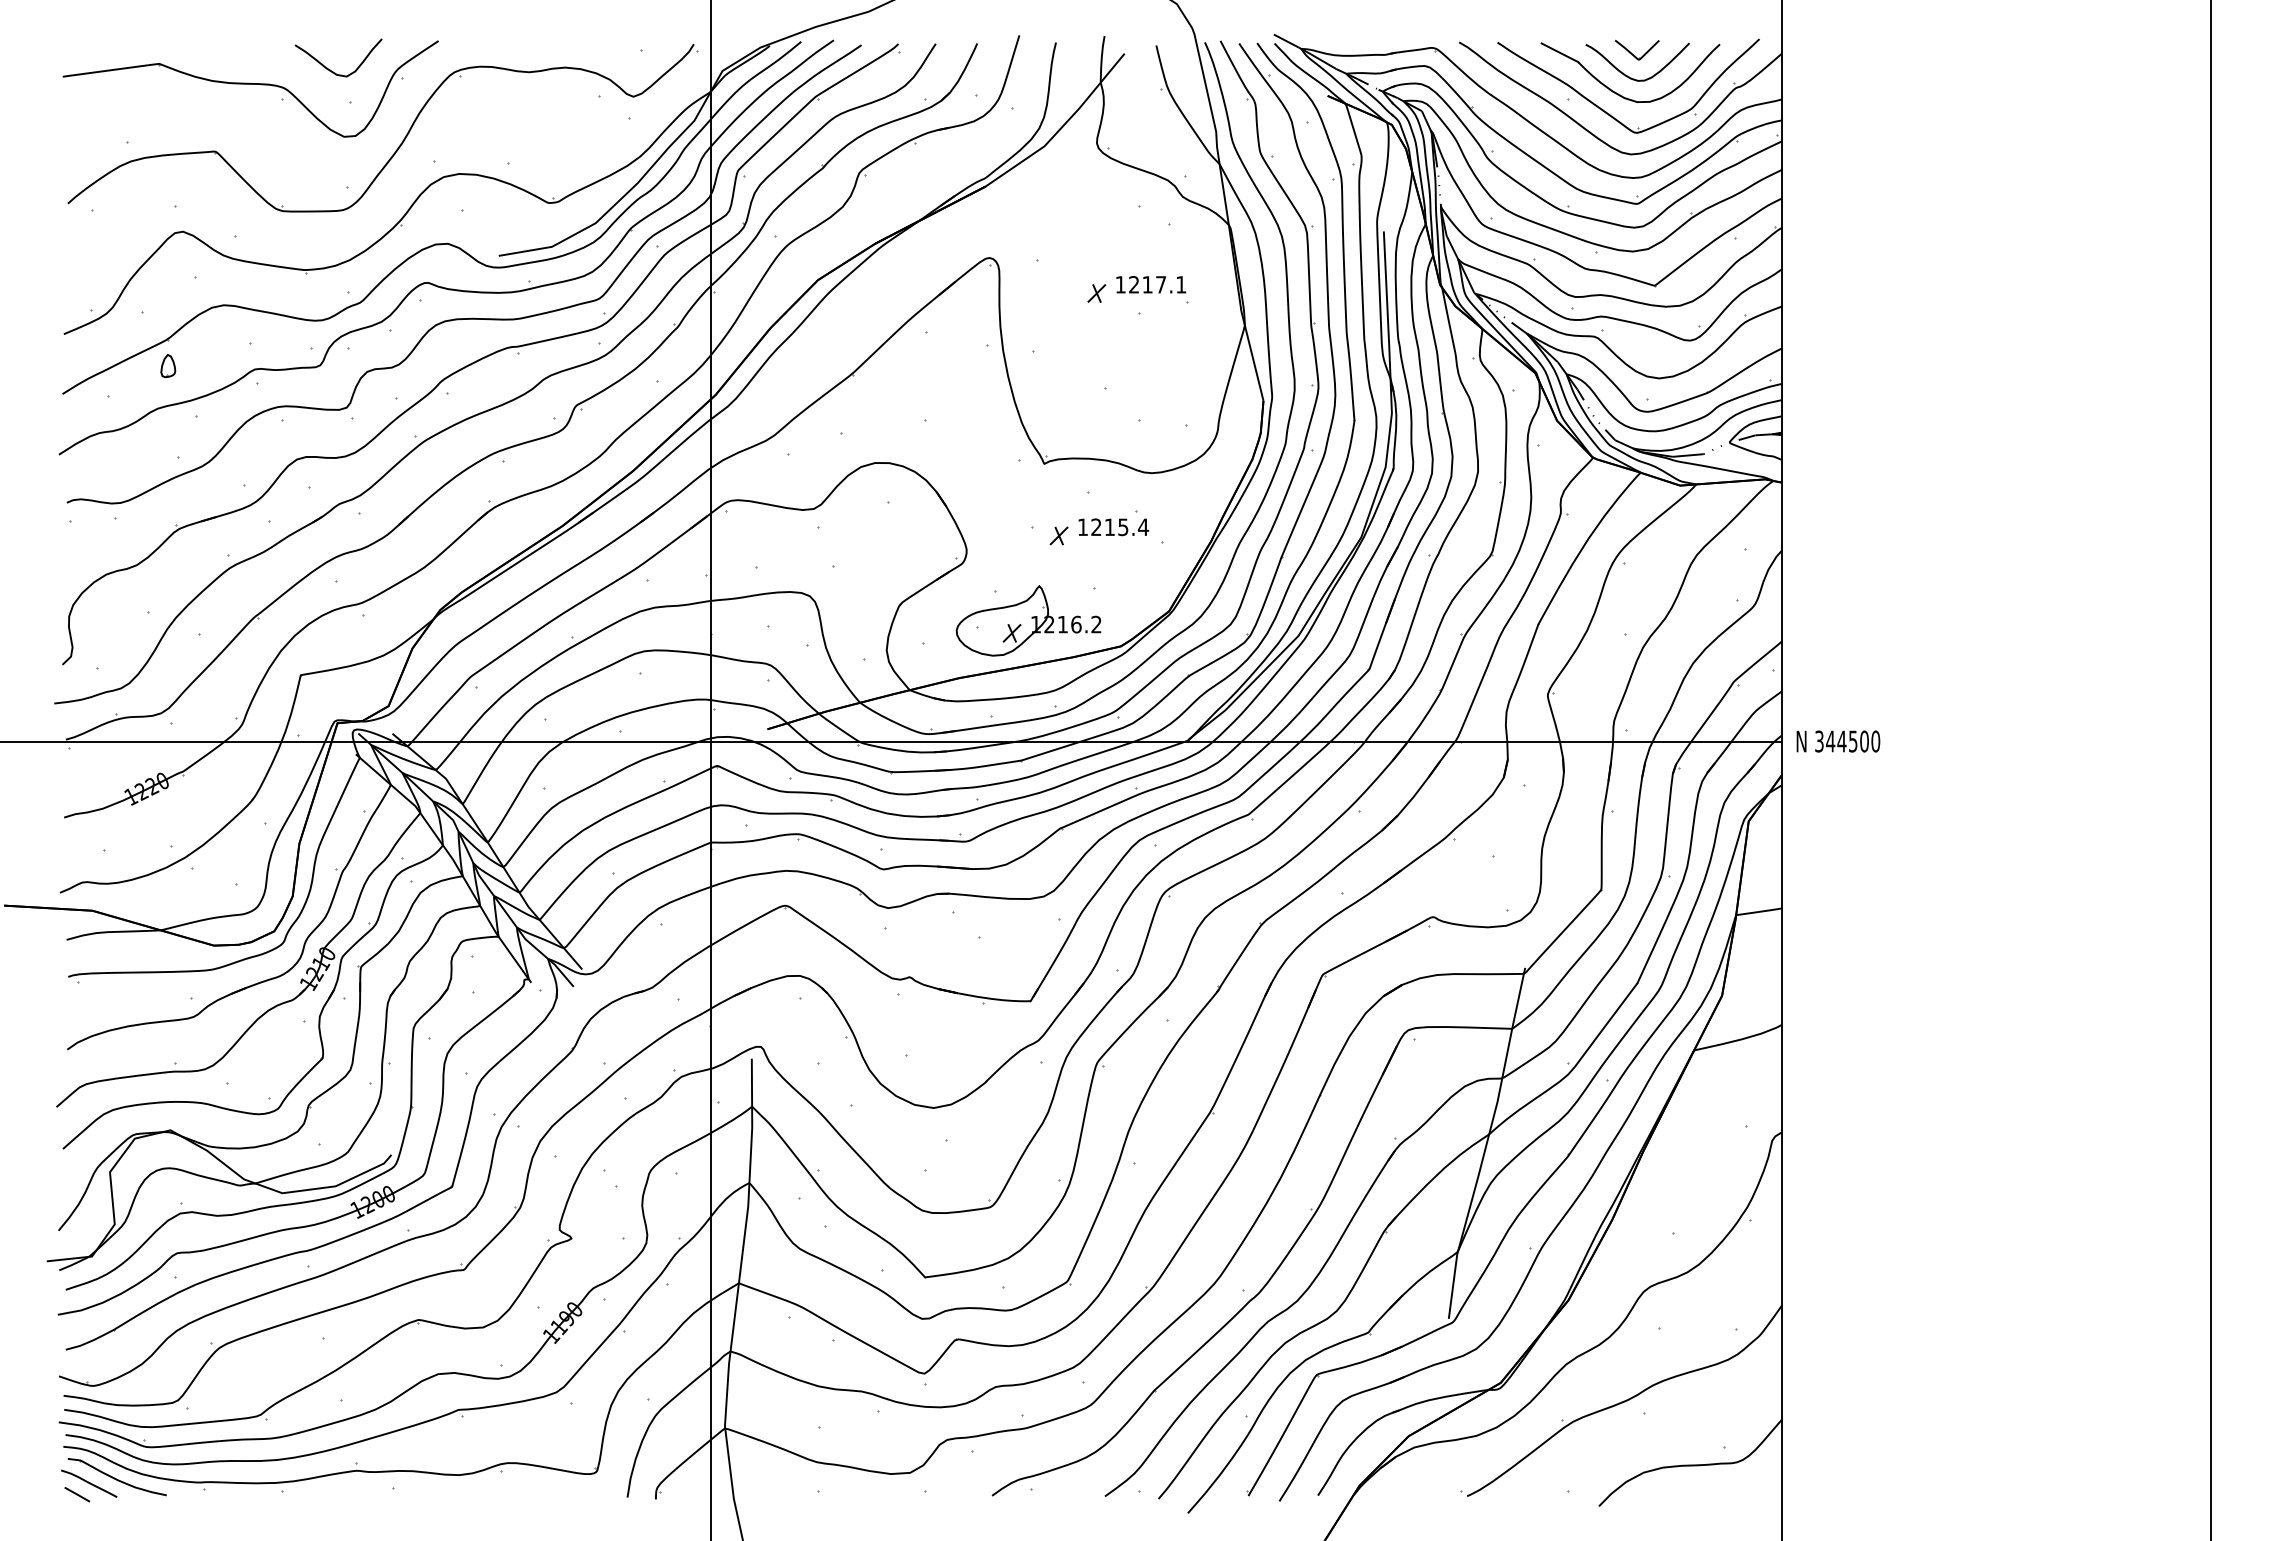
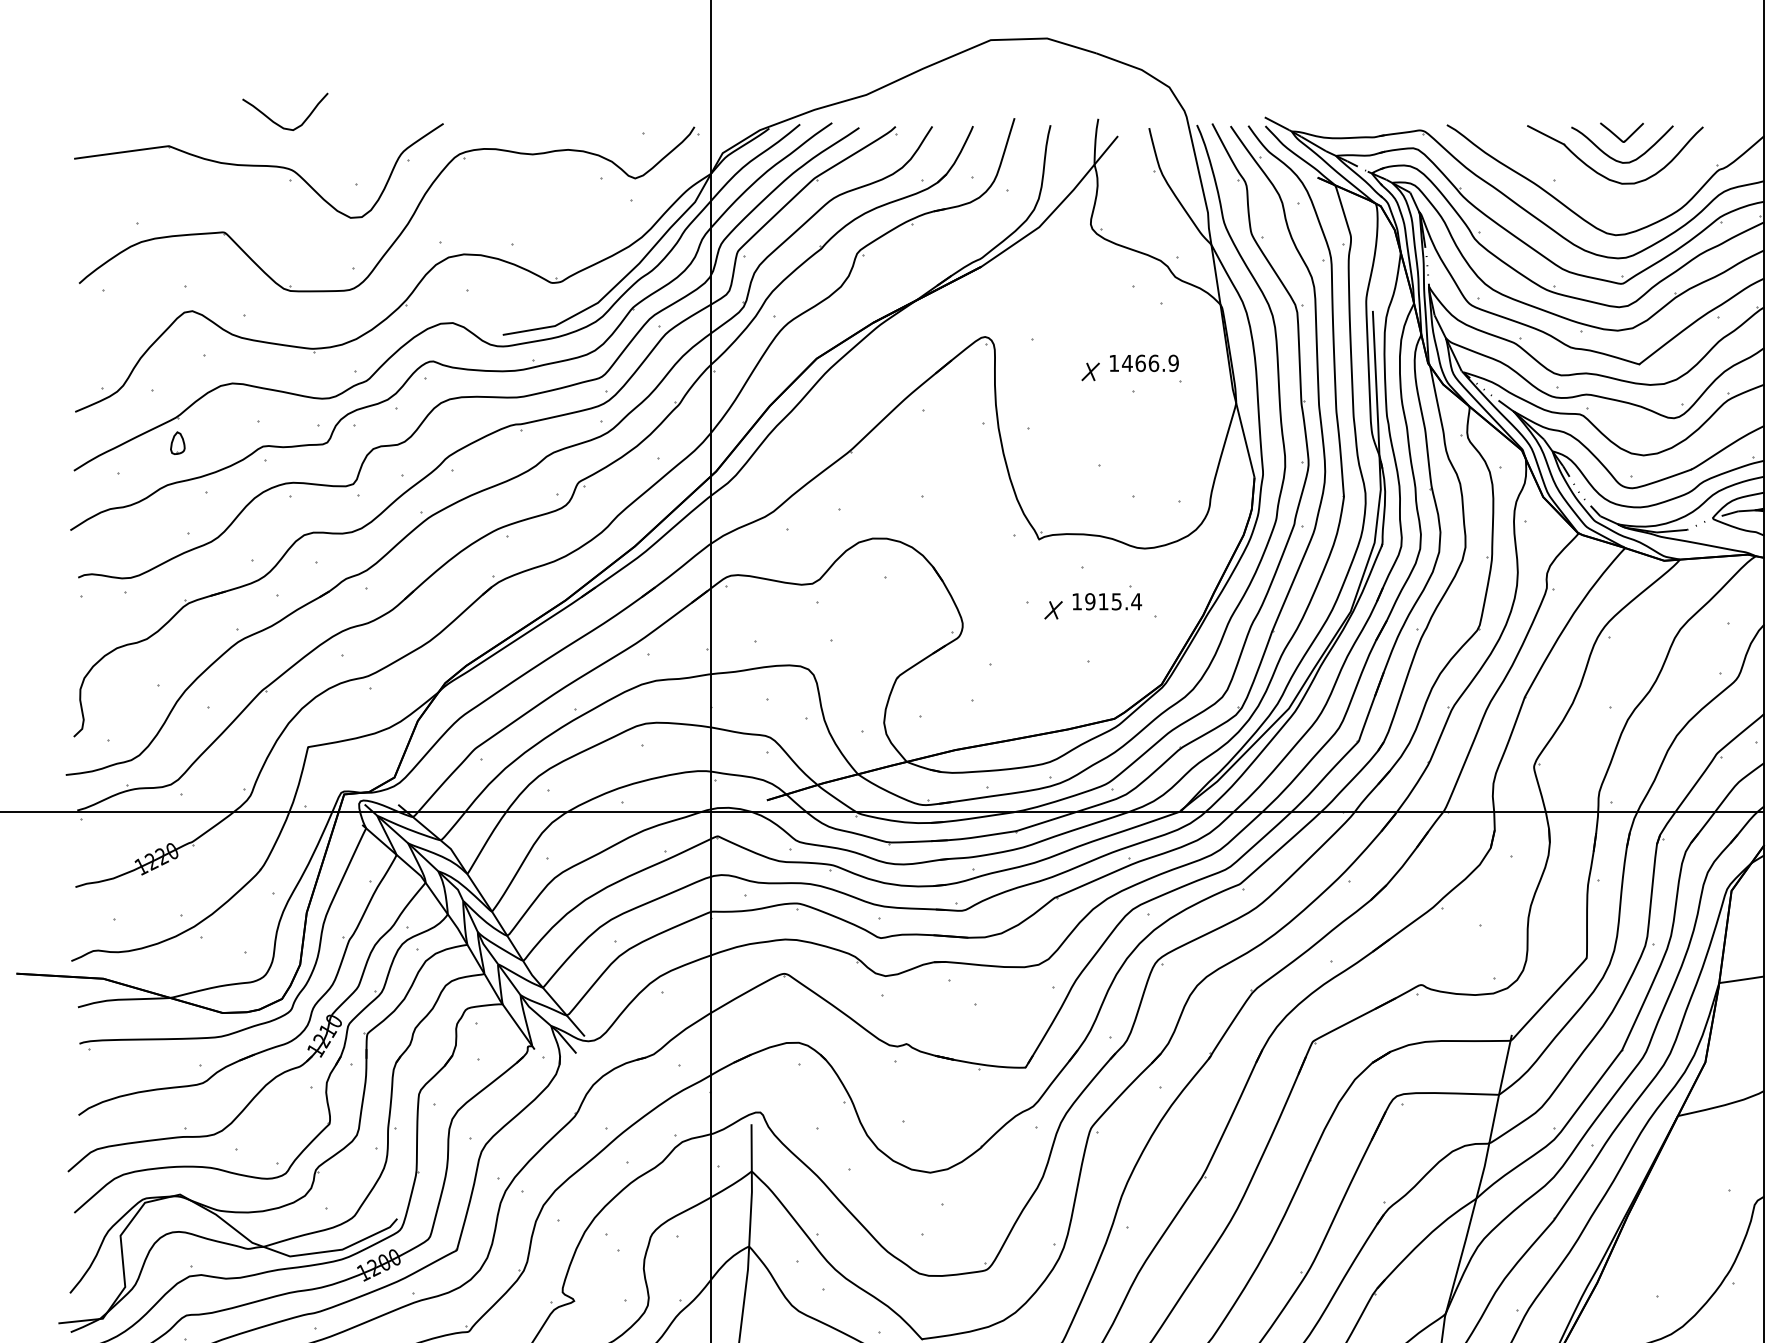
curve: (330, 69) -> (277, 123), moved
part: (1609, 113) -> (1594, 194), removed
text: (1157, 284) -> (1150, 363), 1217.1 -> 1466.9
text: (1096, 527) -> (1090, 601), 1215.4 -> 1915.4
part: (1028, 620) -> (1023, 693), removed

